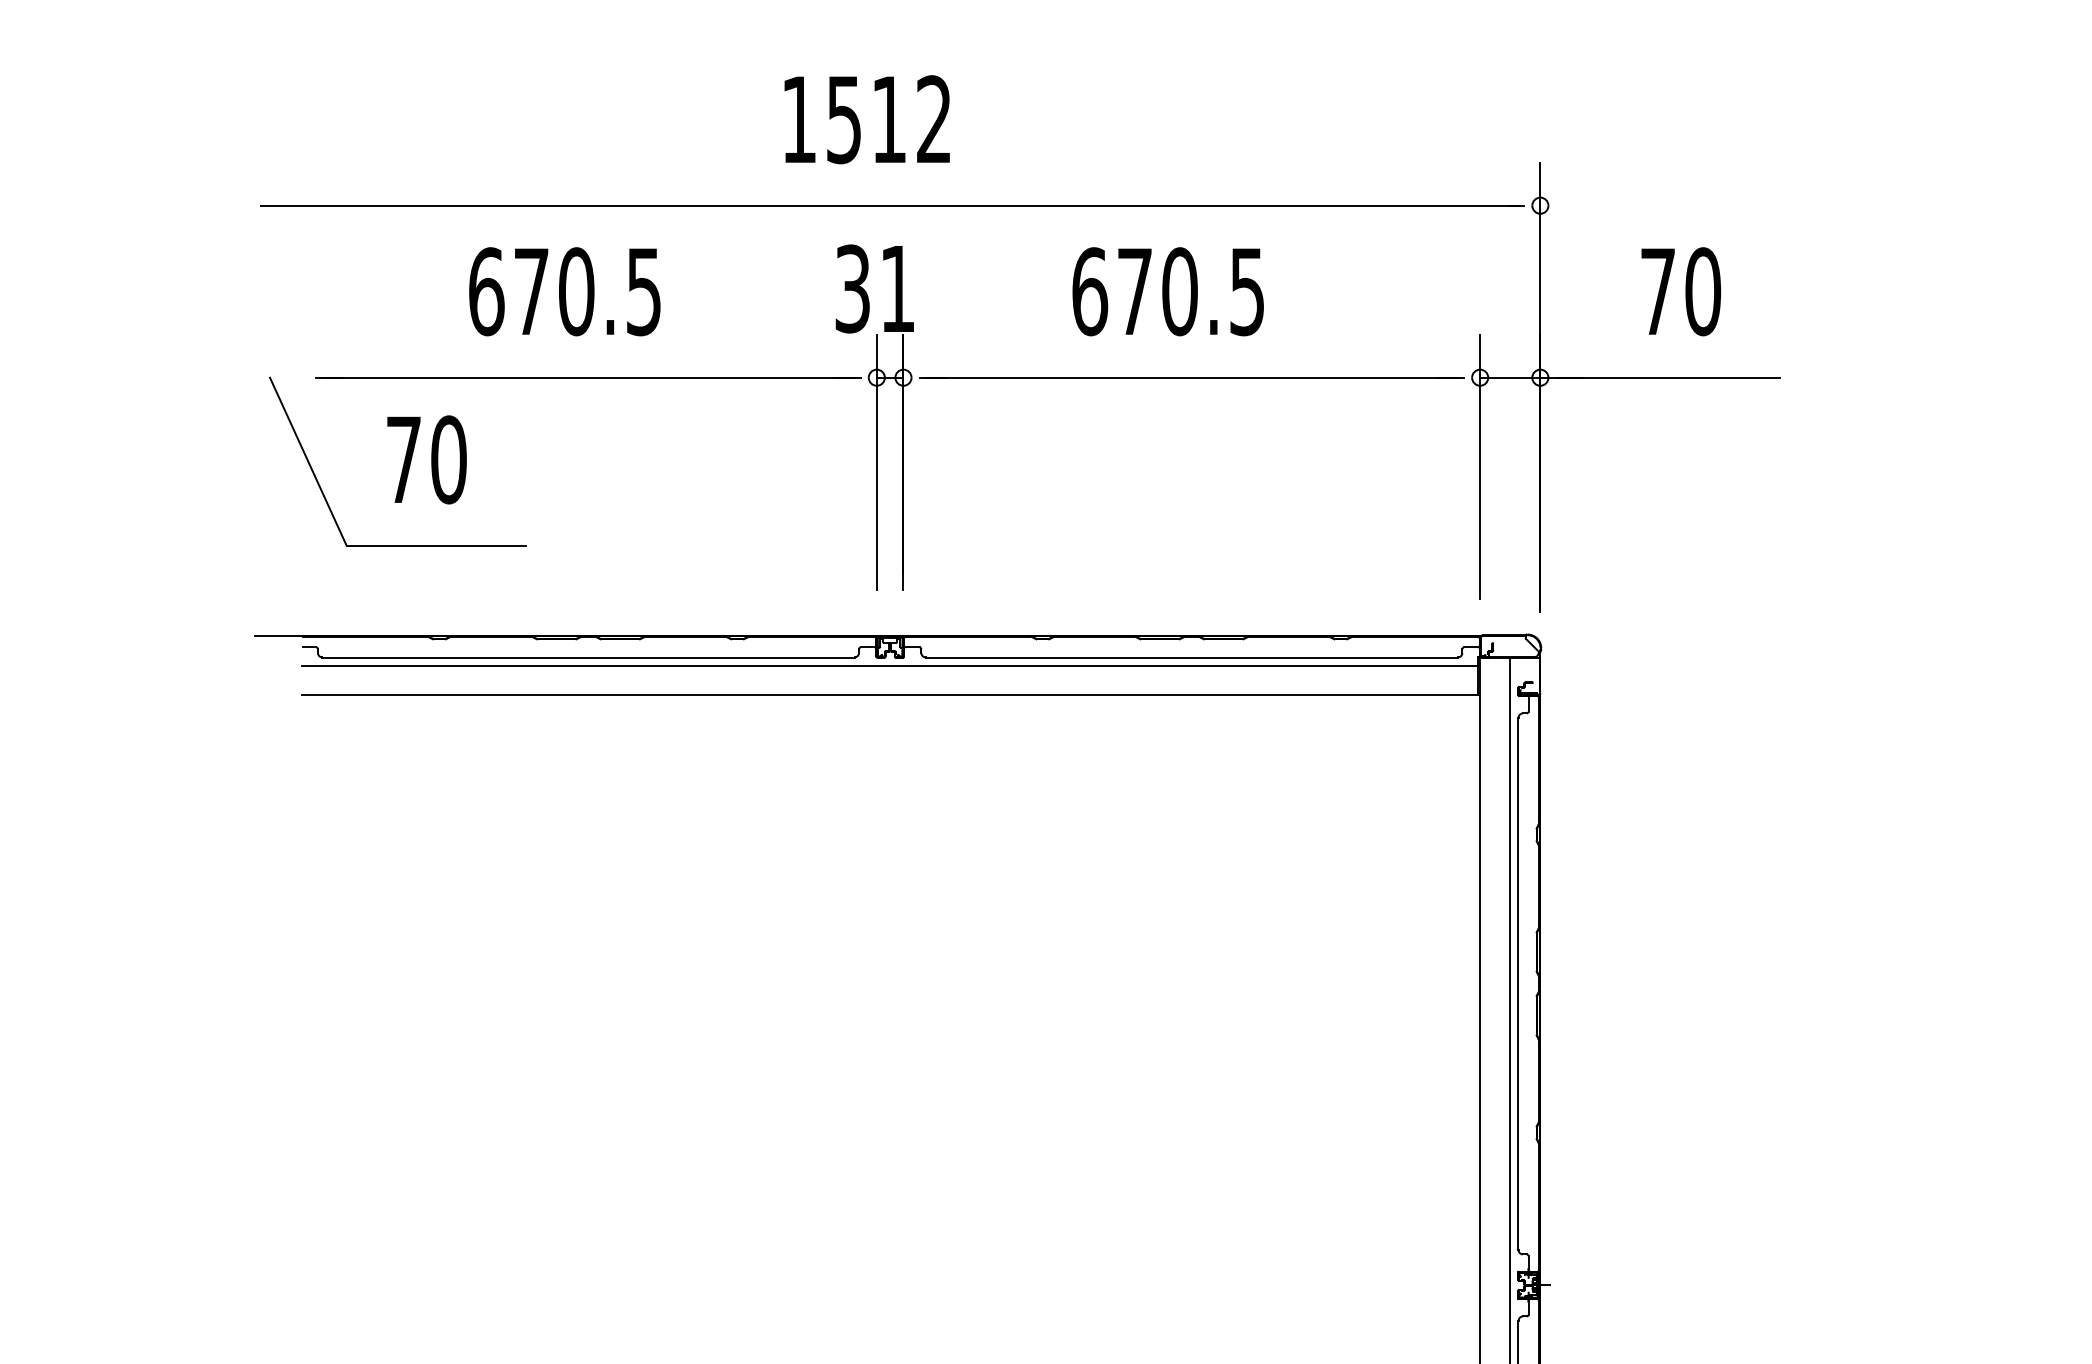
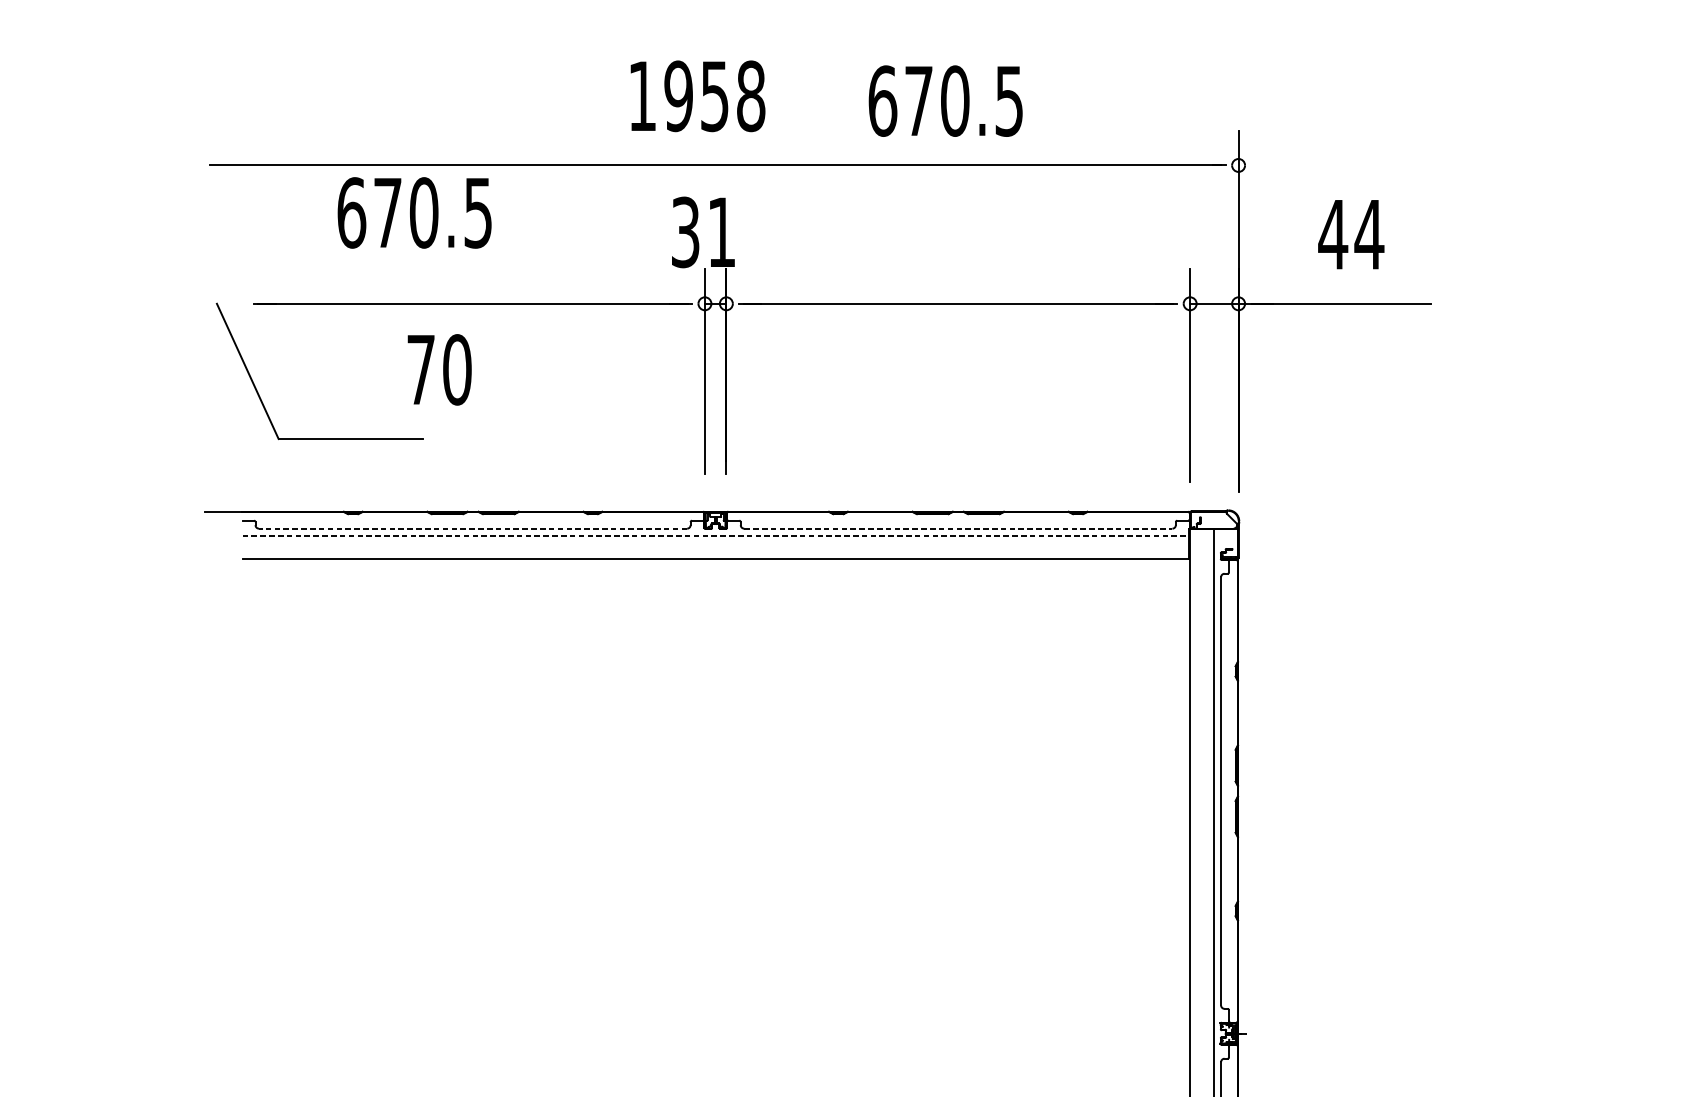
text: (889, 119) -> (715, 96), 1512 -> 1958
text: (564, 291) -> (414, 212), moved
text: (1167, 291) -> (945, 100), moved
text: (1680, 291) -> (1351, 234), 70 -> 44
text: (426, 459) -> (439, 369), moved
line: (588, 657) -> (473, 528), solid -> dashed
line: (1192, 657) -> (958, 528), solid -> dashed
line: (890, 666) -> (715, 536), solid -> dashed

